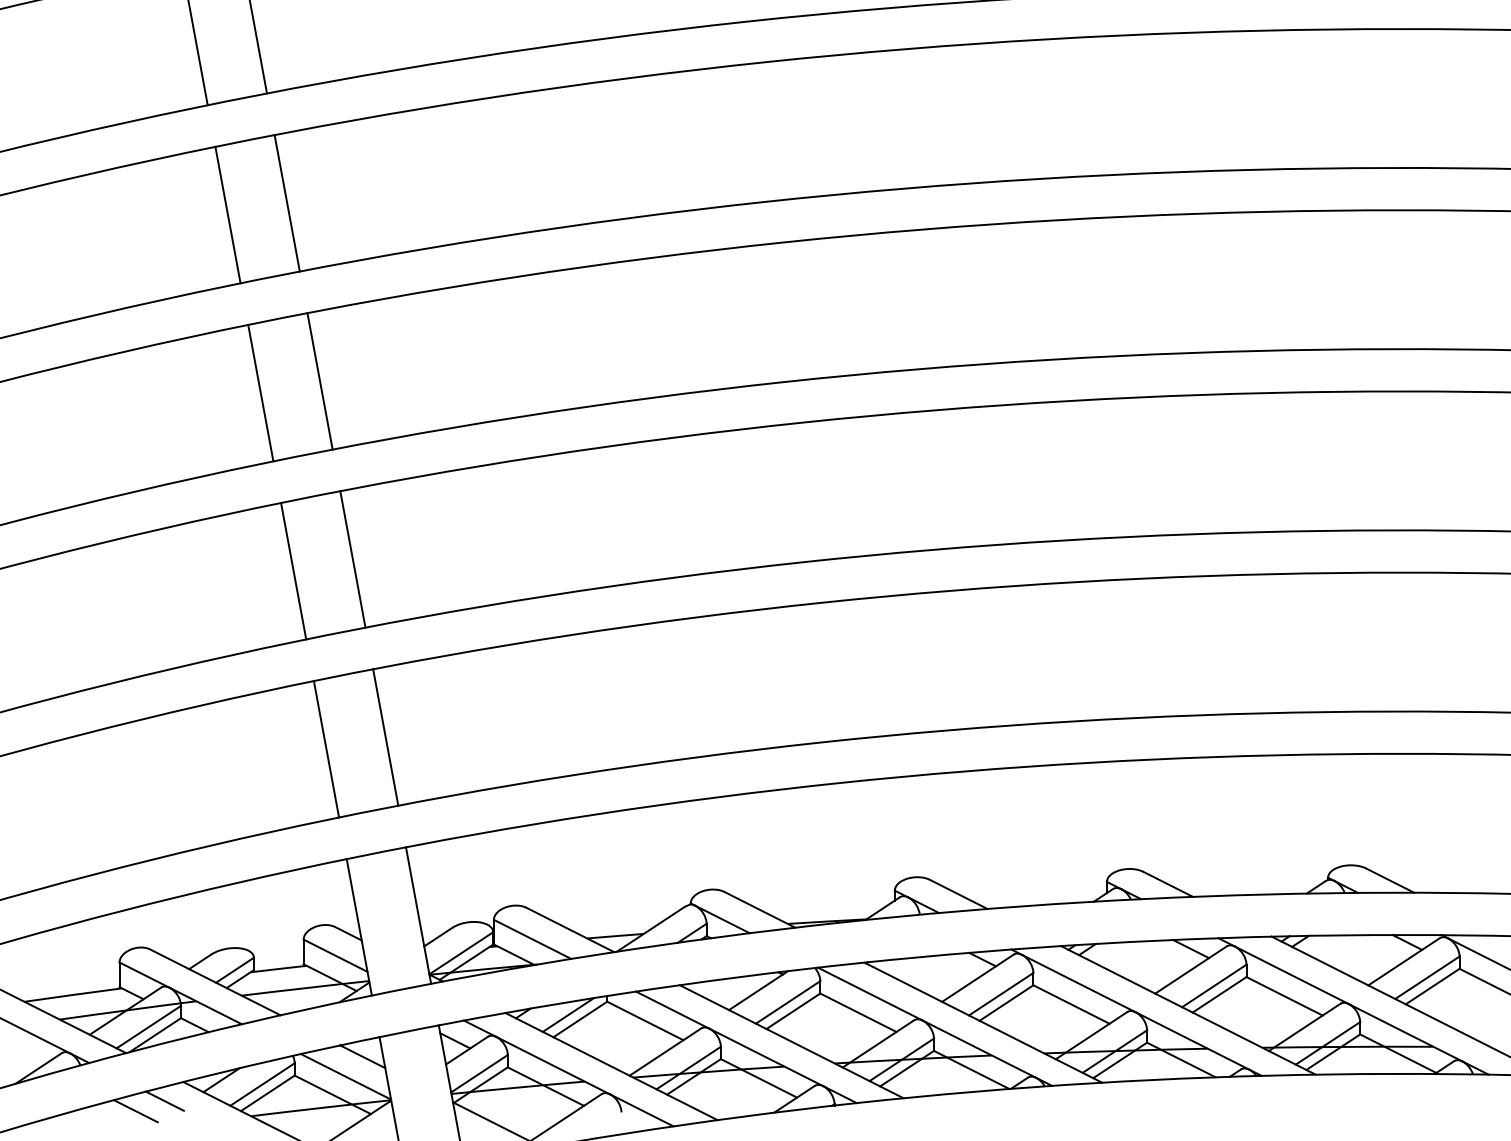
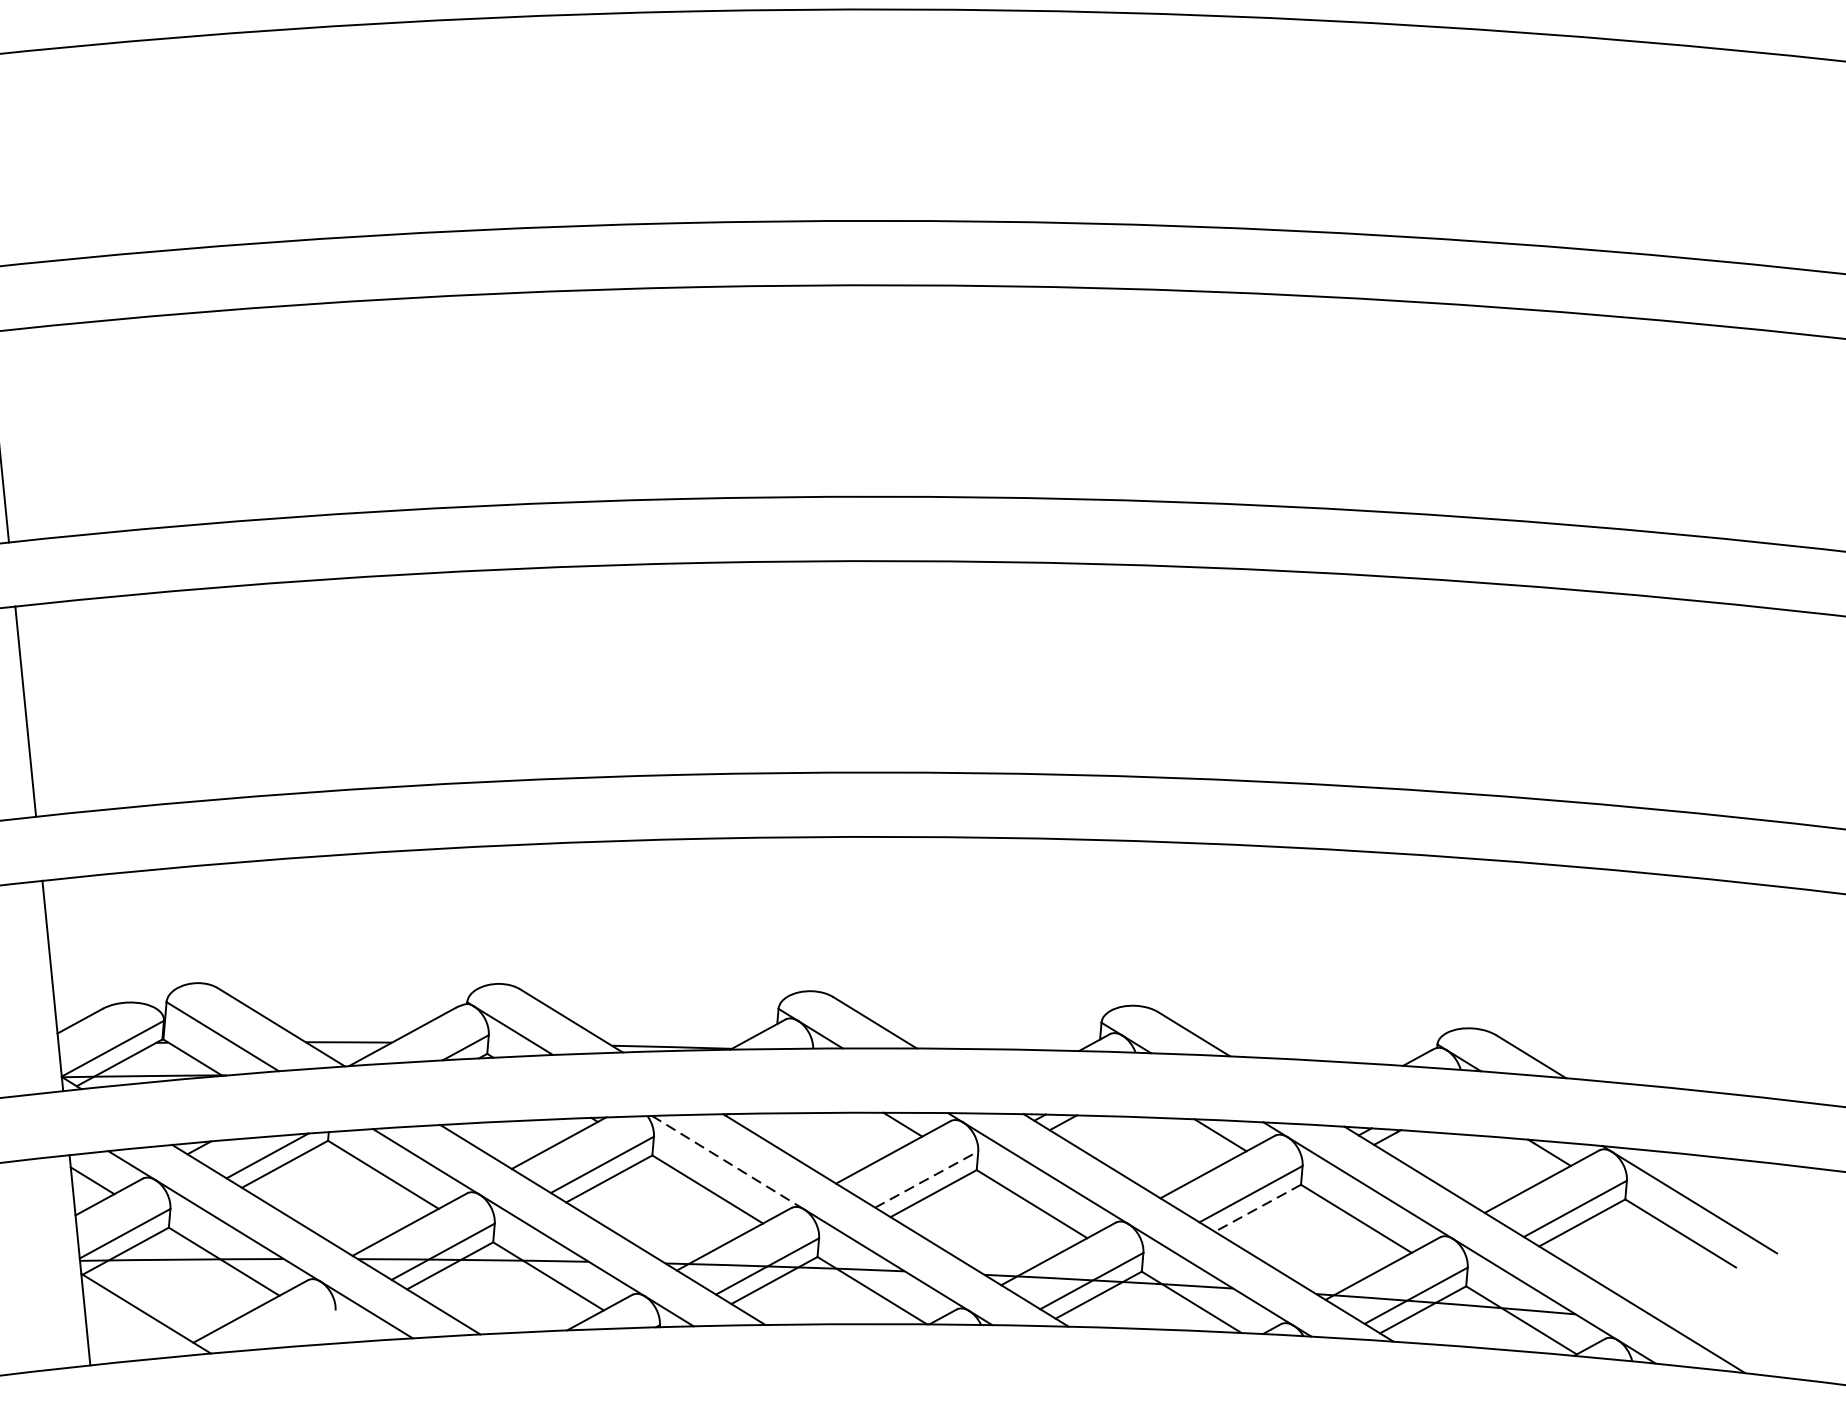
line: (870, 994) -> (728, 1163), solid -> dashed
line: (1001, 994) -> (927, 1180), solid -> dashed
line: (1219, 995) -> (1257, 1209), solid -> dashed

